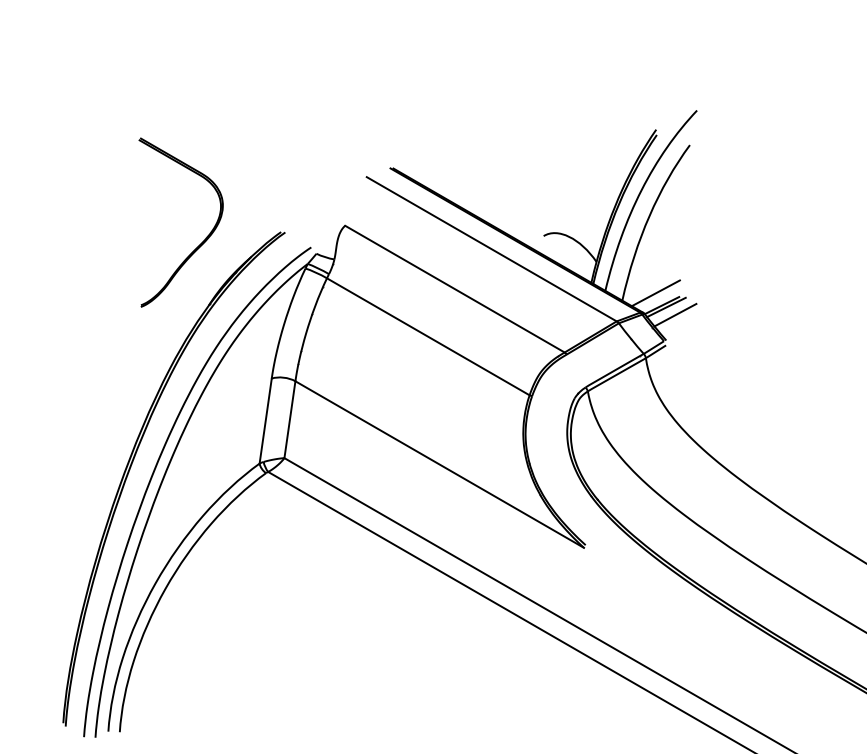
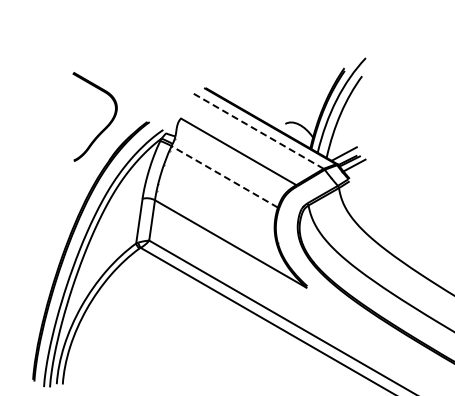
line: (492, 248) -> (258, 130), solid -> dashed
line: (427, 336) -> (224, 176), solid -> dashed

